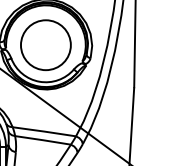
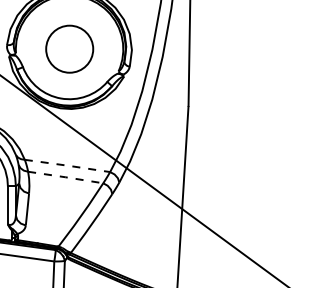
circle: (45, 44) -> (69, 48), size x0.7
line: (44, 131) -> (67, 165), solid -> dashed
line: (42, 140) -> (65, 177), solid -> dashed

